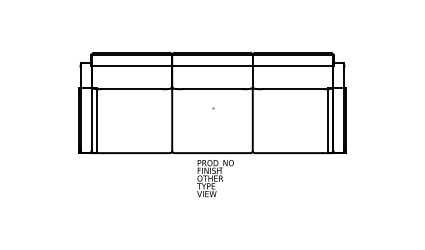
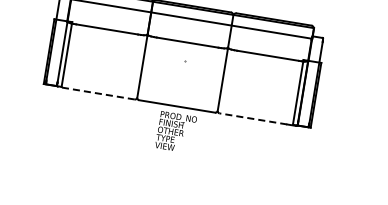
line: (131, 153) -> (96, 93), solid -> dashed
line: (288, 153) -> (252, 119), solid -> dashed

